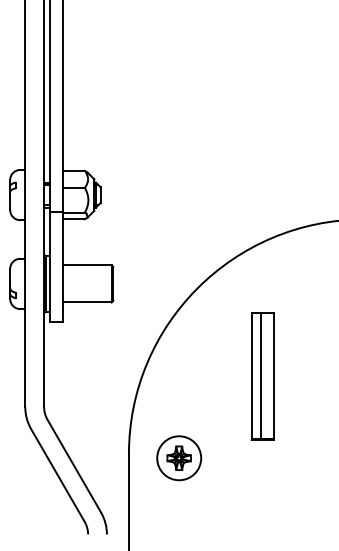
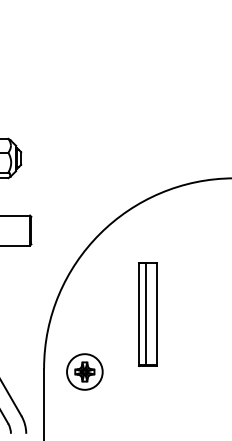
part: (262, 376) -> (147, 314), moved

